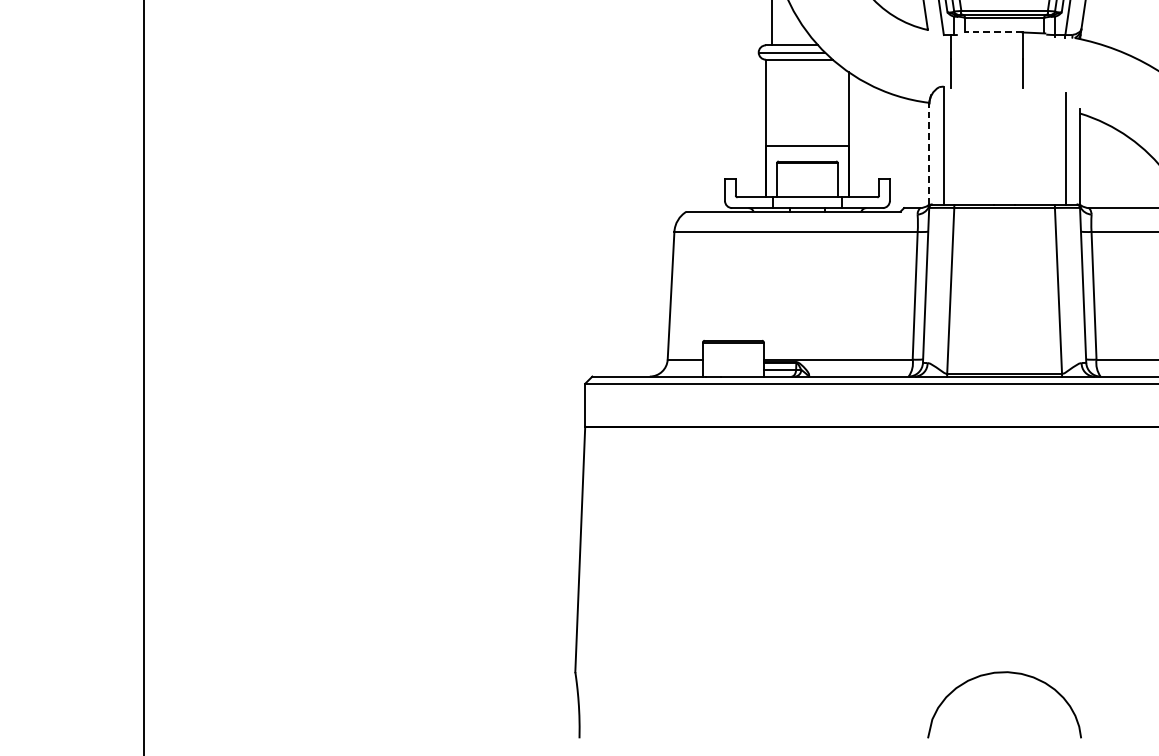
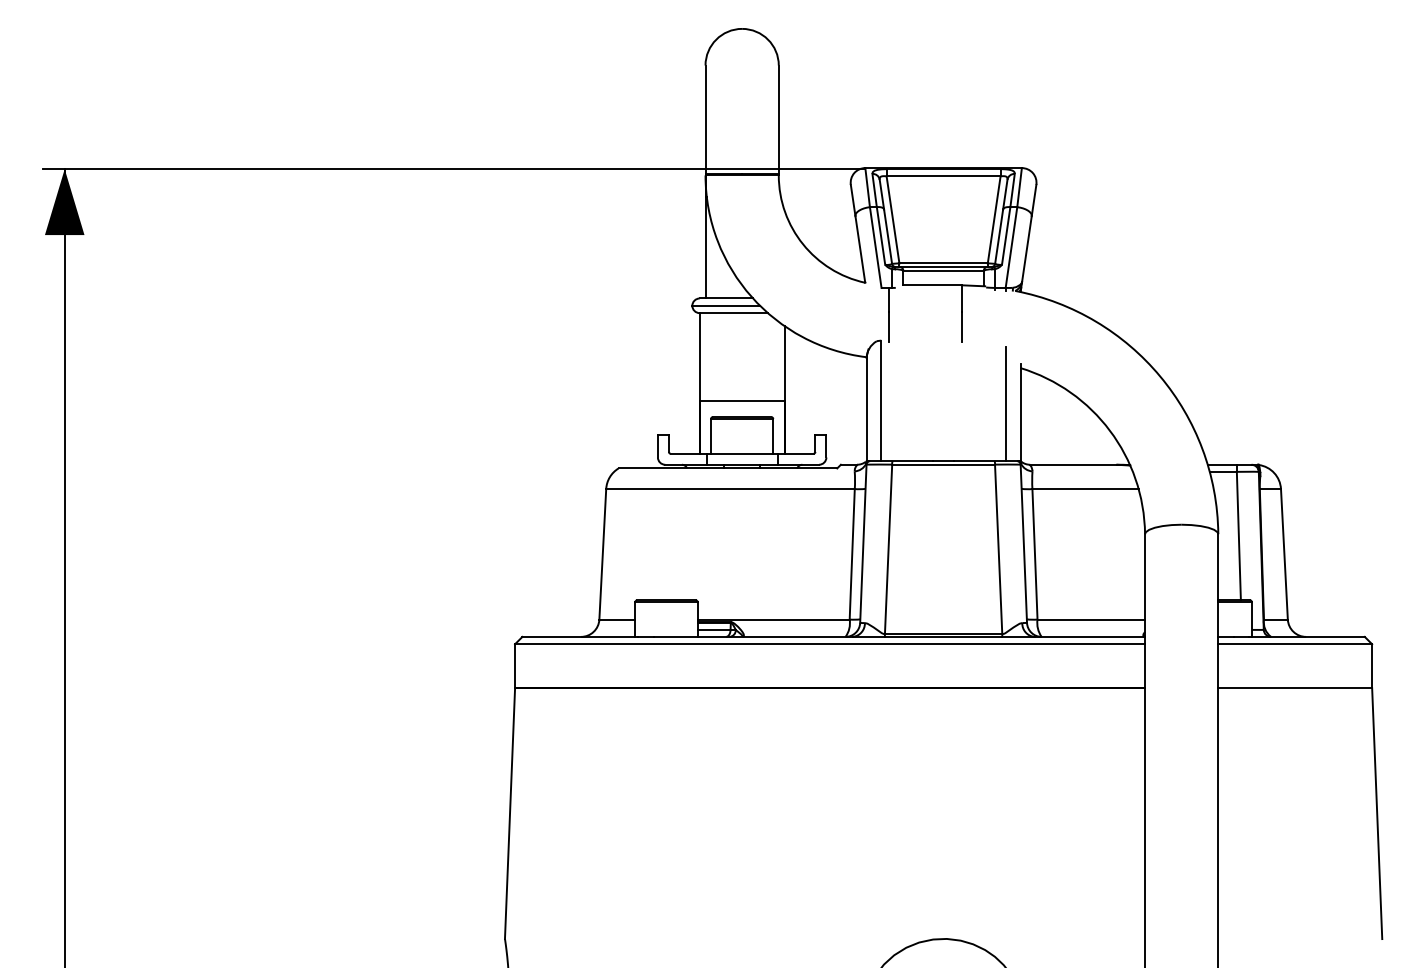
line: (993, 32) -> (932, 285), dashed -> solid
line: (929, 154) -> (866, 409), dashed -> solid

